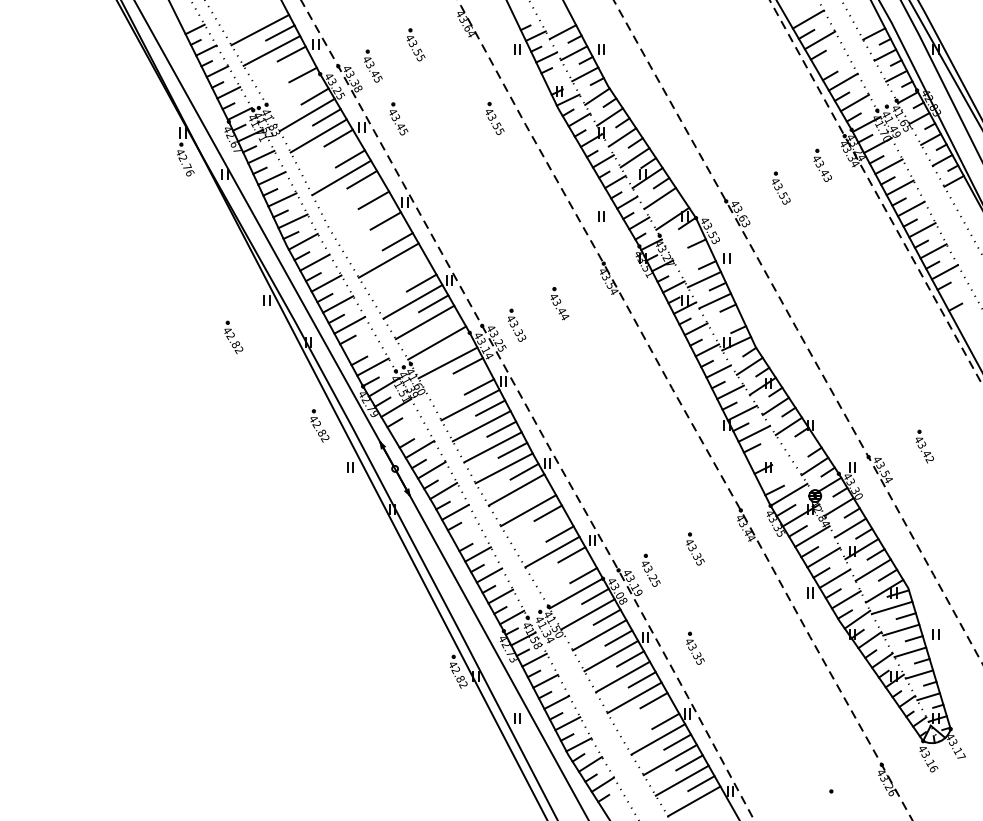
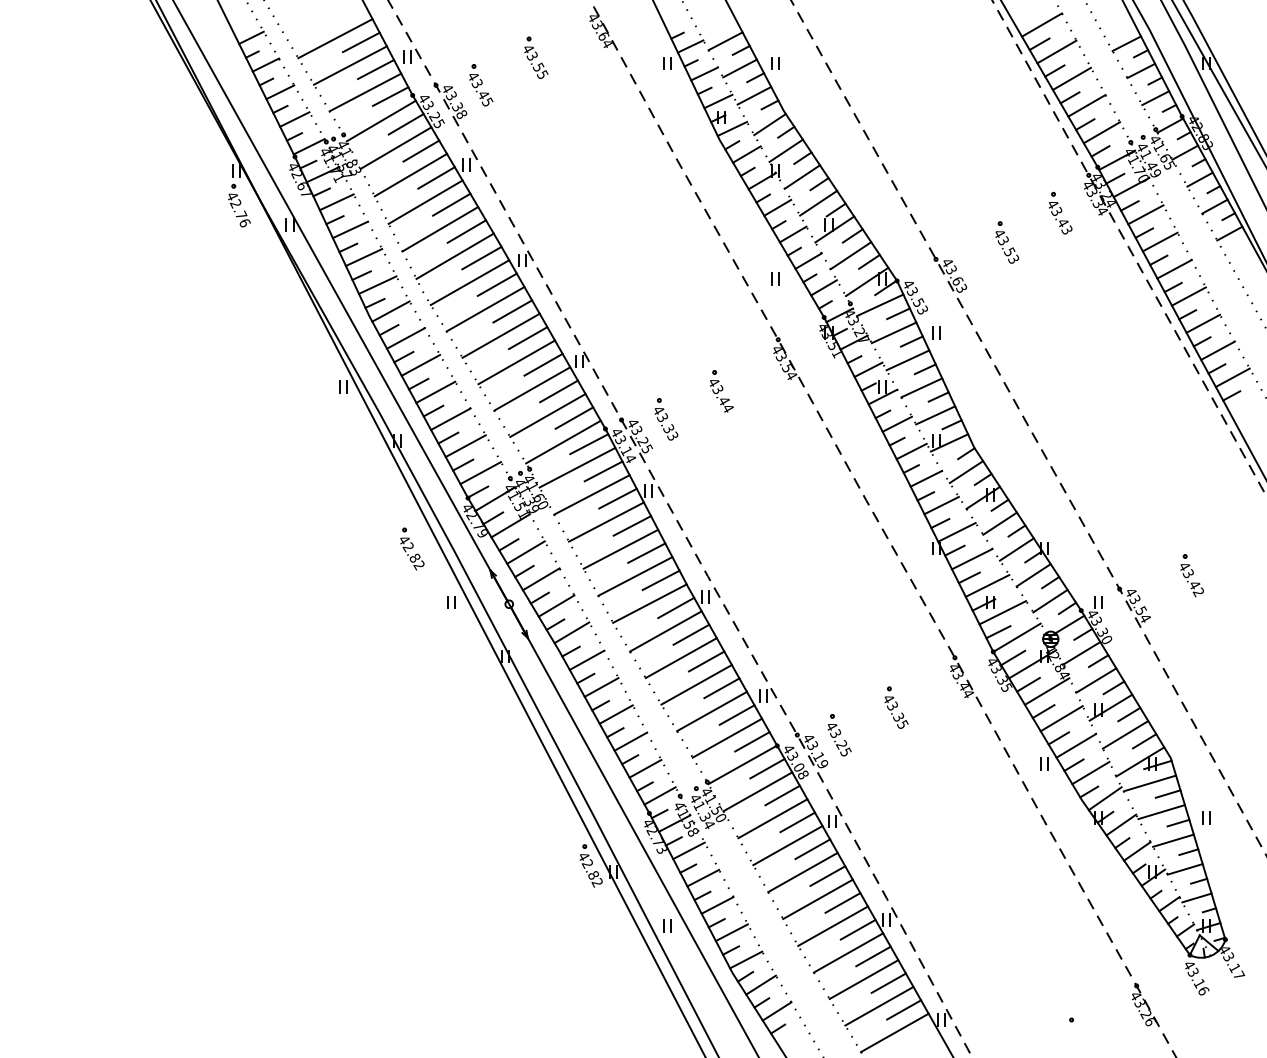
line: (831, 61) -> (1071, 78), added
line: (283, 71) -> (365, 92), added
line: (557, 78) -> (718, 101), added
line: (295, 93) -> (380, 120), added
part: (495, 118) -> (638, 152), removed
part: (399, 119) -> (514, 153), removed
line: (330, 156) -> (425, 201), added
line: (352, 198) -> (454, 255), added
line: (674, 202) -> (869, 261), added
line: (364, 219) -> (469, 282), added
line: (683, 237) -> (880, 305), added
line: (376, 240) -> (485, 309), added
line: (693, 258) -> (893, 332), added
line: (409, 262) -> (527, 338), added
line: (400, 281) -> (516, 362), added
line: (956, 292) -> (1232, 377), added
line: (725, 322) -> (935, 415), added
line: (445, 323) -> (574, 417), added
part: (233, 337) -> (301, 434), removed
line: (457, 344) -> (589, 444), added
line: (361, 346) -> (465, 446), added
line: (458, 383) -> (591, 494), added
line: (407, 428) -> (525, 552), added
line: (801, 446) -> (1033, 575), added
line: (766, 454) -> (987, 585), added
line: (777, 475) -> (1002, 612), added
line: (536, 492) -> (691, 634), added
line: (540, 531) -> (696, 684), added
line: (466, 533) -> (601, 687), added
line: (564, 572) -> (727, 737), added
part: (695, 648) -> (896, 835), removed
line: (645, 718) -> (832, 925), added

